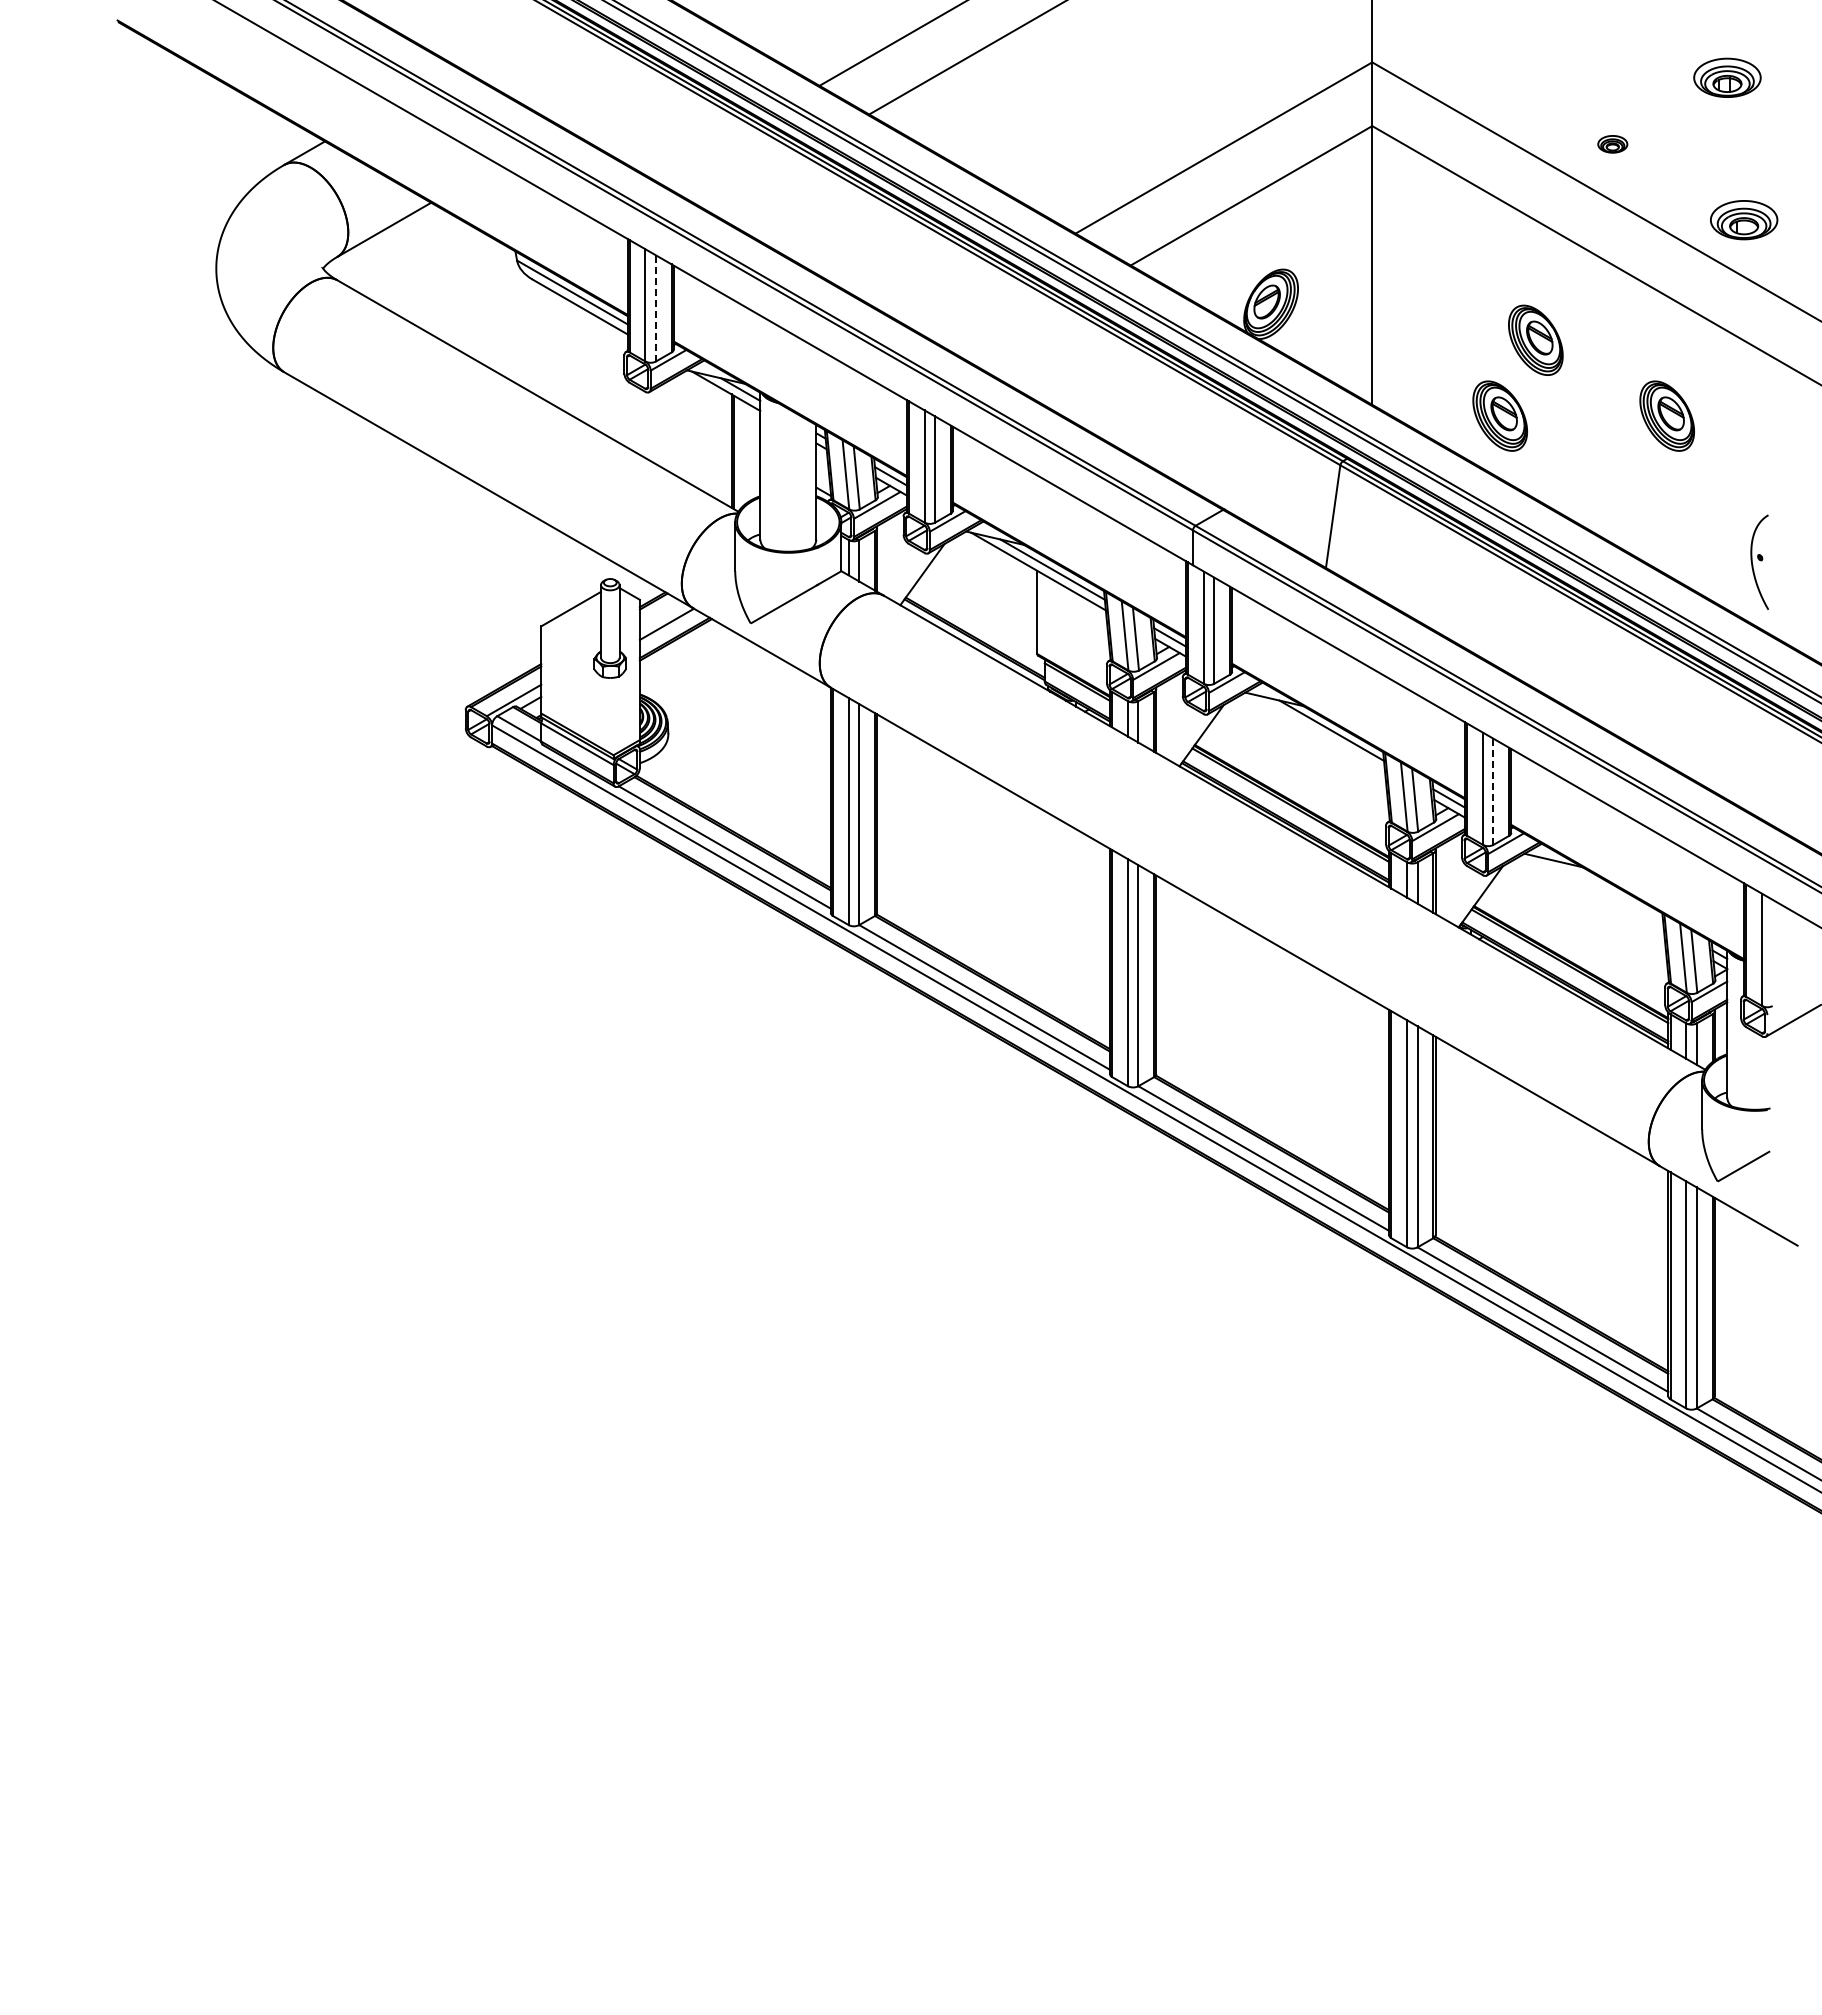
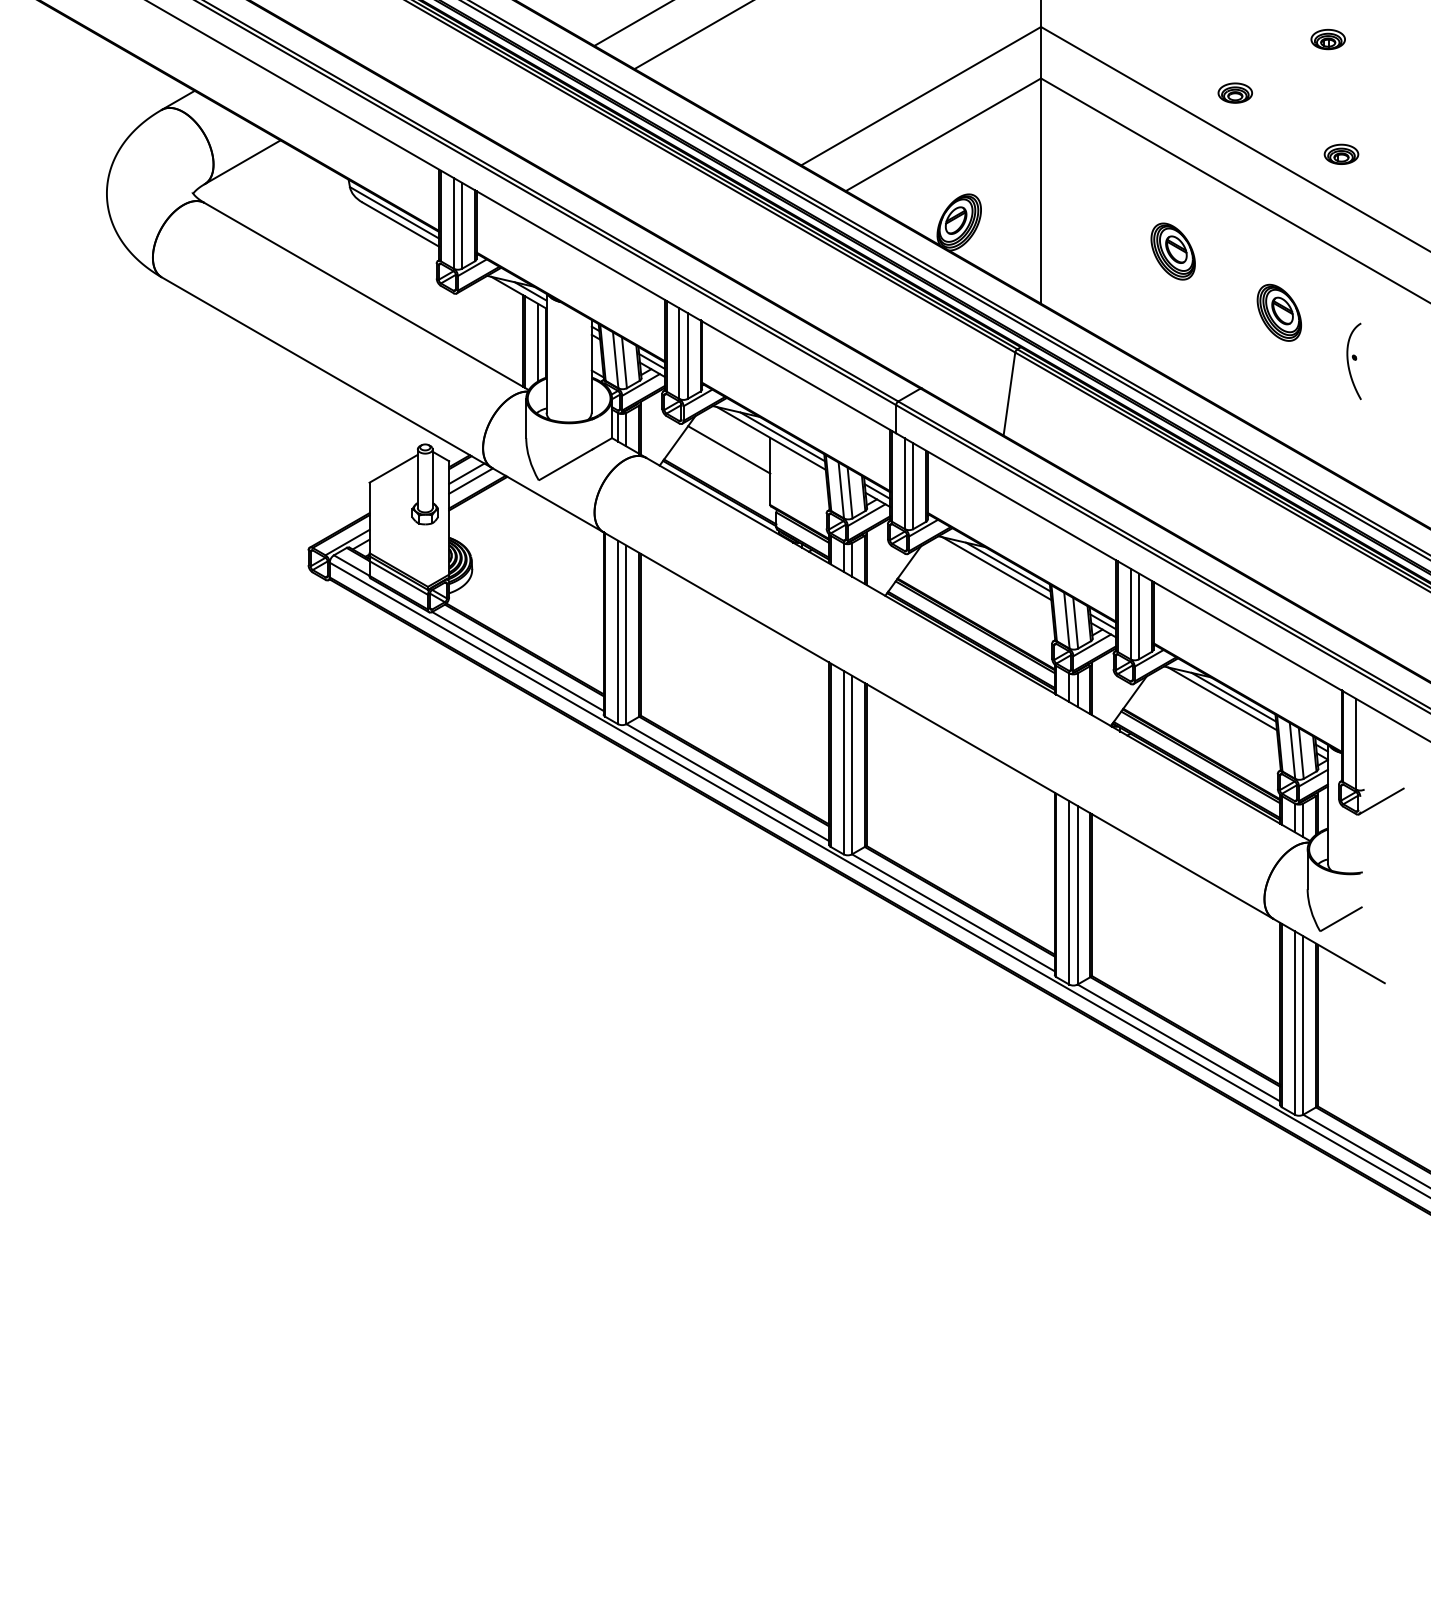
part: (1727, 77) -> (1328, 39), size x0.62
part: (1612, 144) -> (1235, 93), size x1.43
part: (1743, 219) -> (1341, 153), size x0.62
line: (655, 307) -> (461, 225), dashed -> solid
part: (1499, 415) -> (1143, 312), removed
line: (749, 452) -> (537, 342), added
part: (1759, 561) -> (1353, 360), moved
line: (986, 585) -> (729, 449), added
line: (661, 614) -> (466, 473), added
line: (1317, 732) -> (996, 568), added
line: (1493, 791) -> (1139, 616), dashed -> solid
line: (1610, 891) -> (1233, 696), added
line: (1596, 893) -> (1222, 698), added

